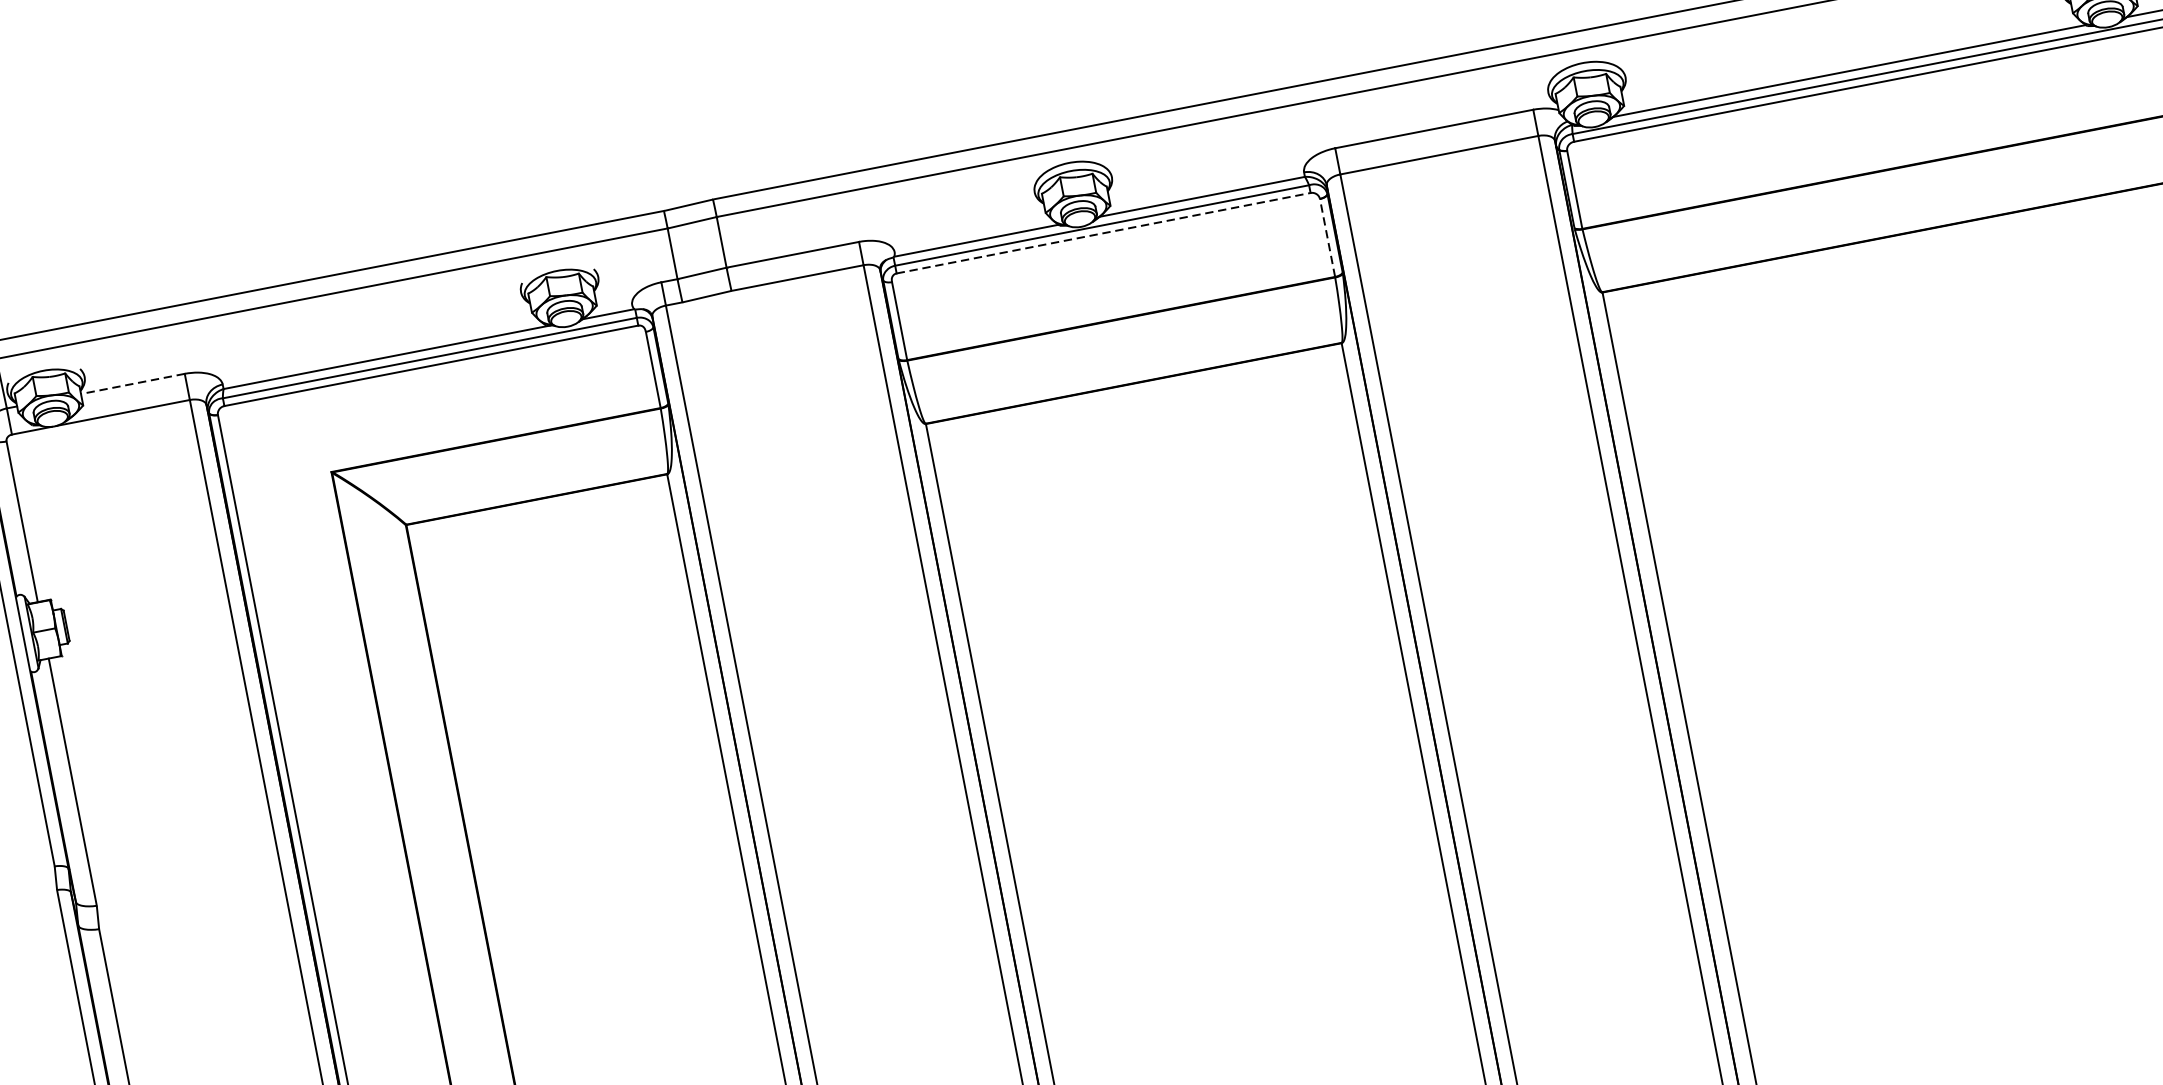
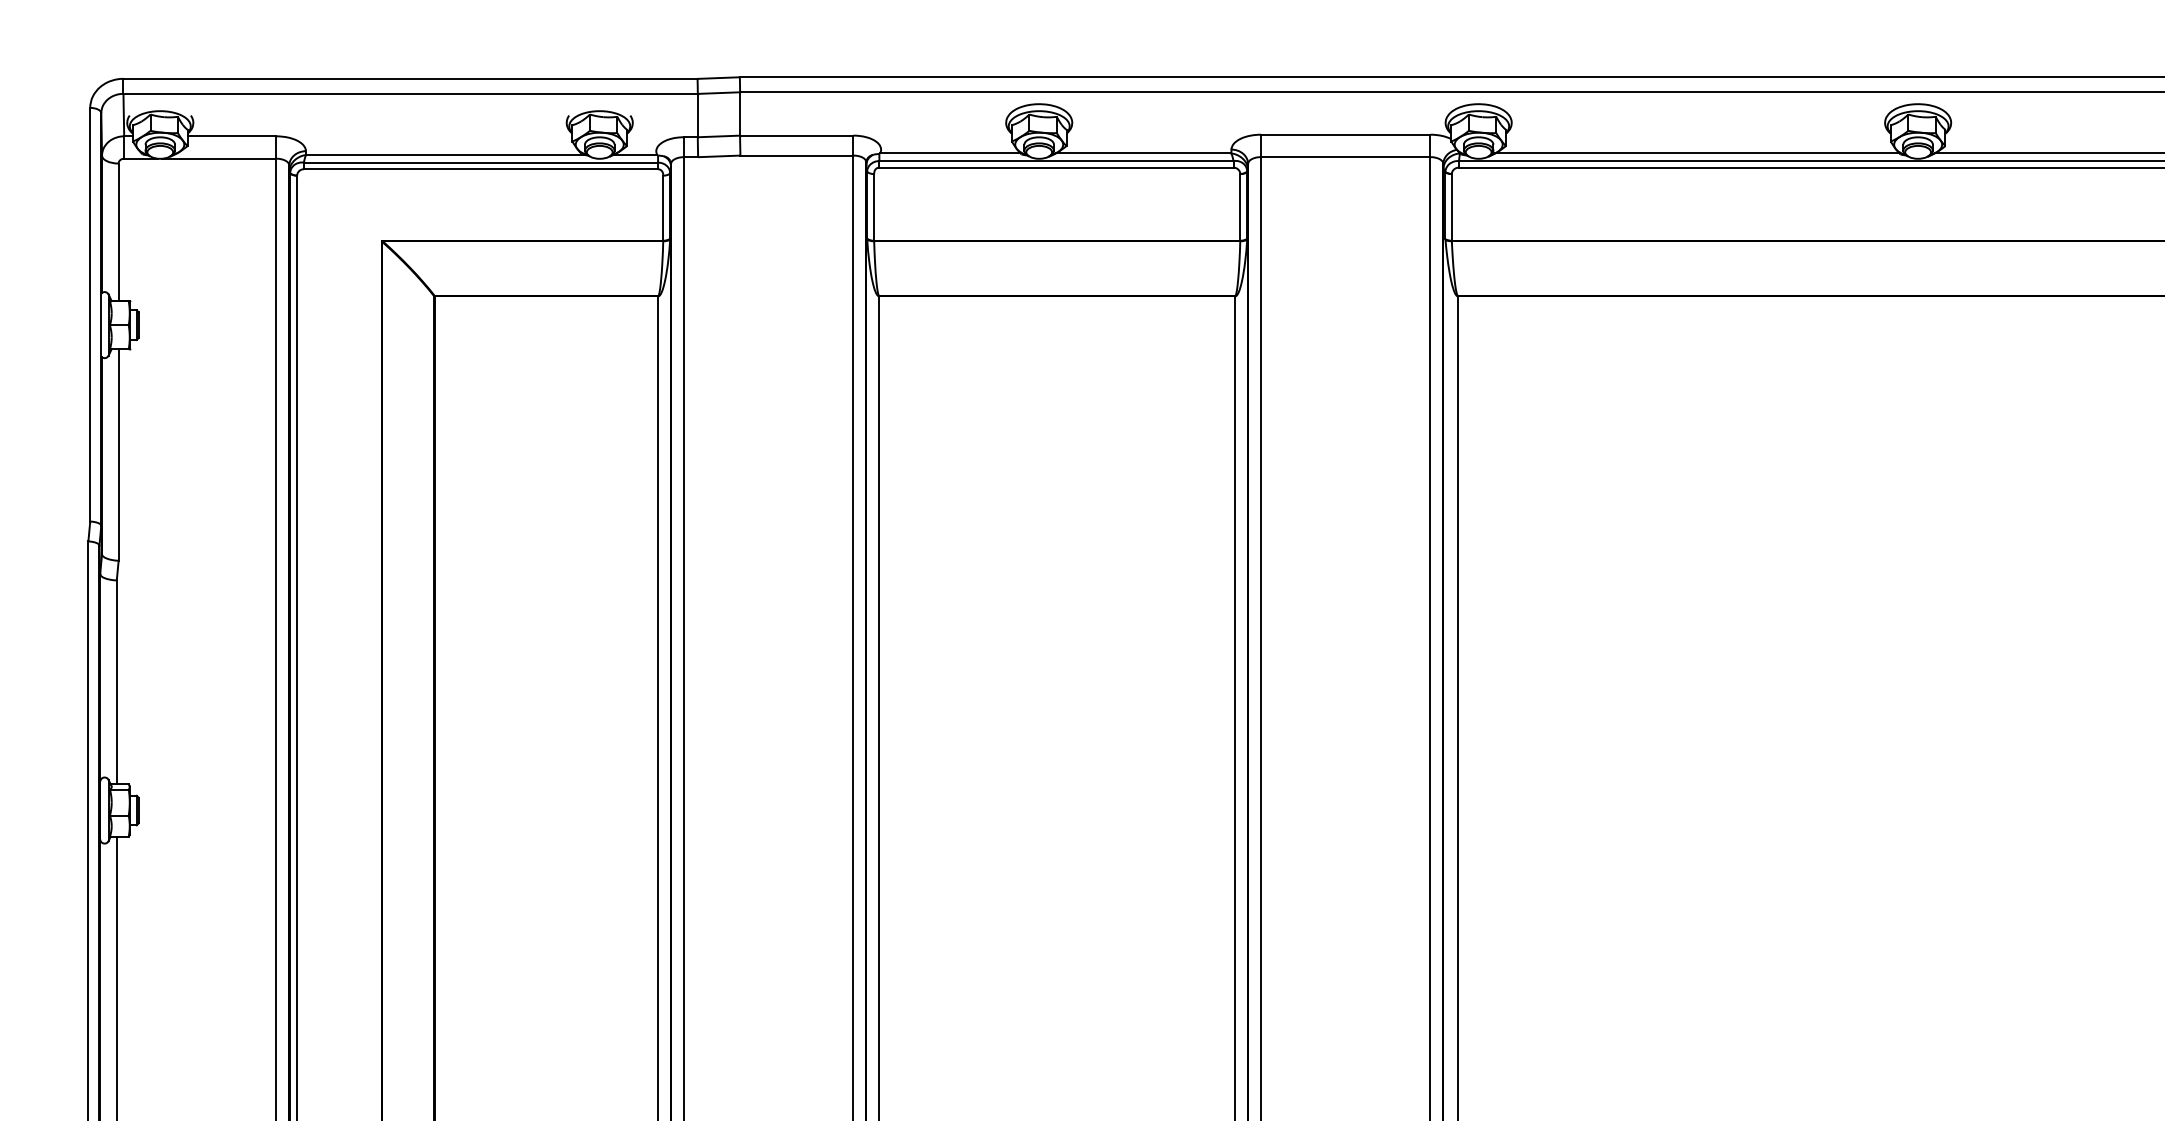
line: (1103, 233) -> (1056, 167), dashed -> solid
line: (1327, 236) -> (1240, 206), dashed -> solid
line: (132, 384) -> (231, 136), dashed -> solid

